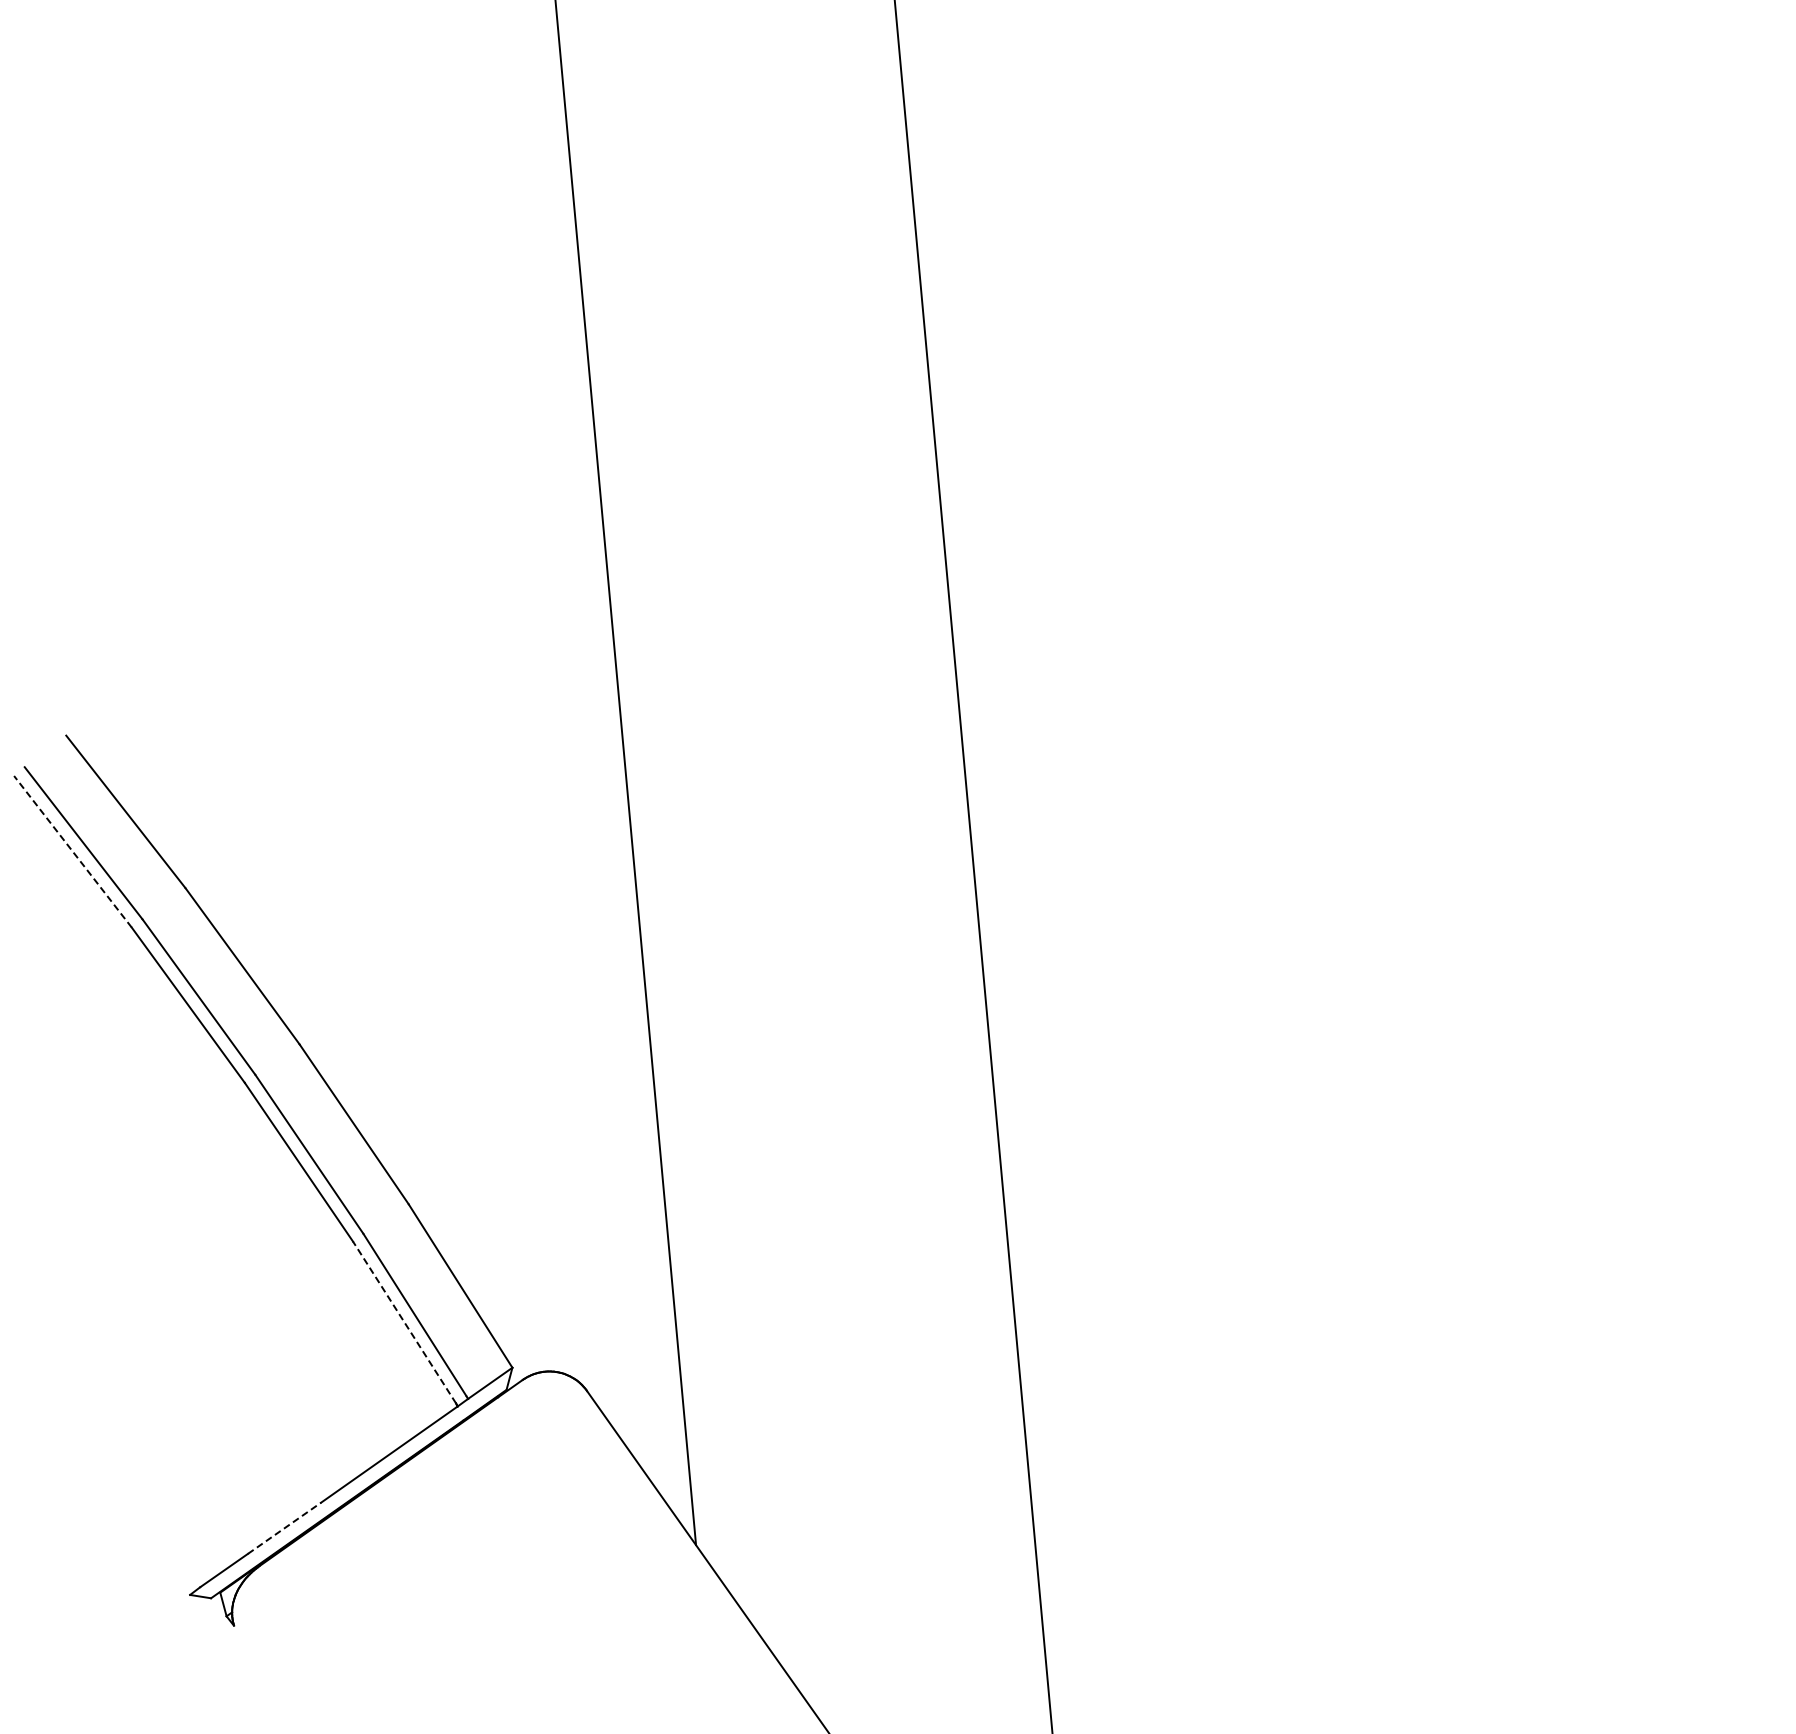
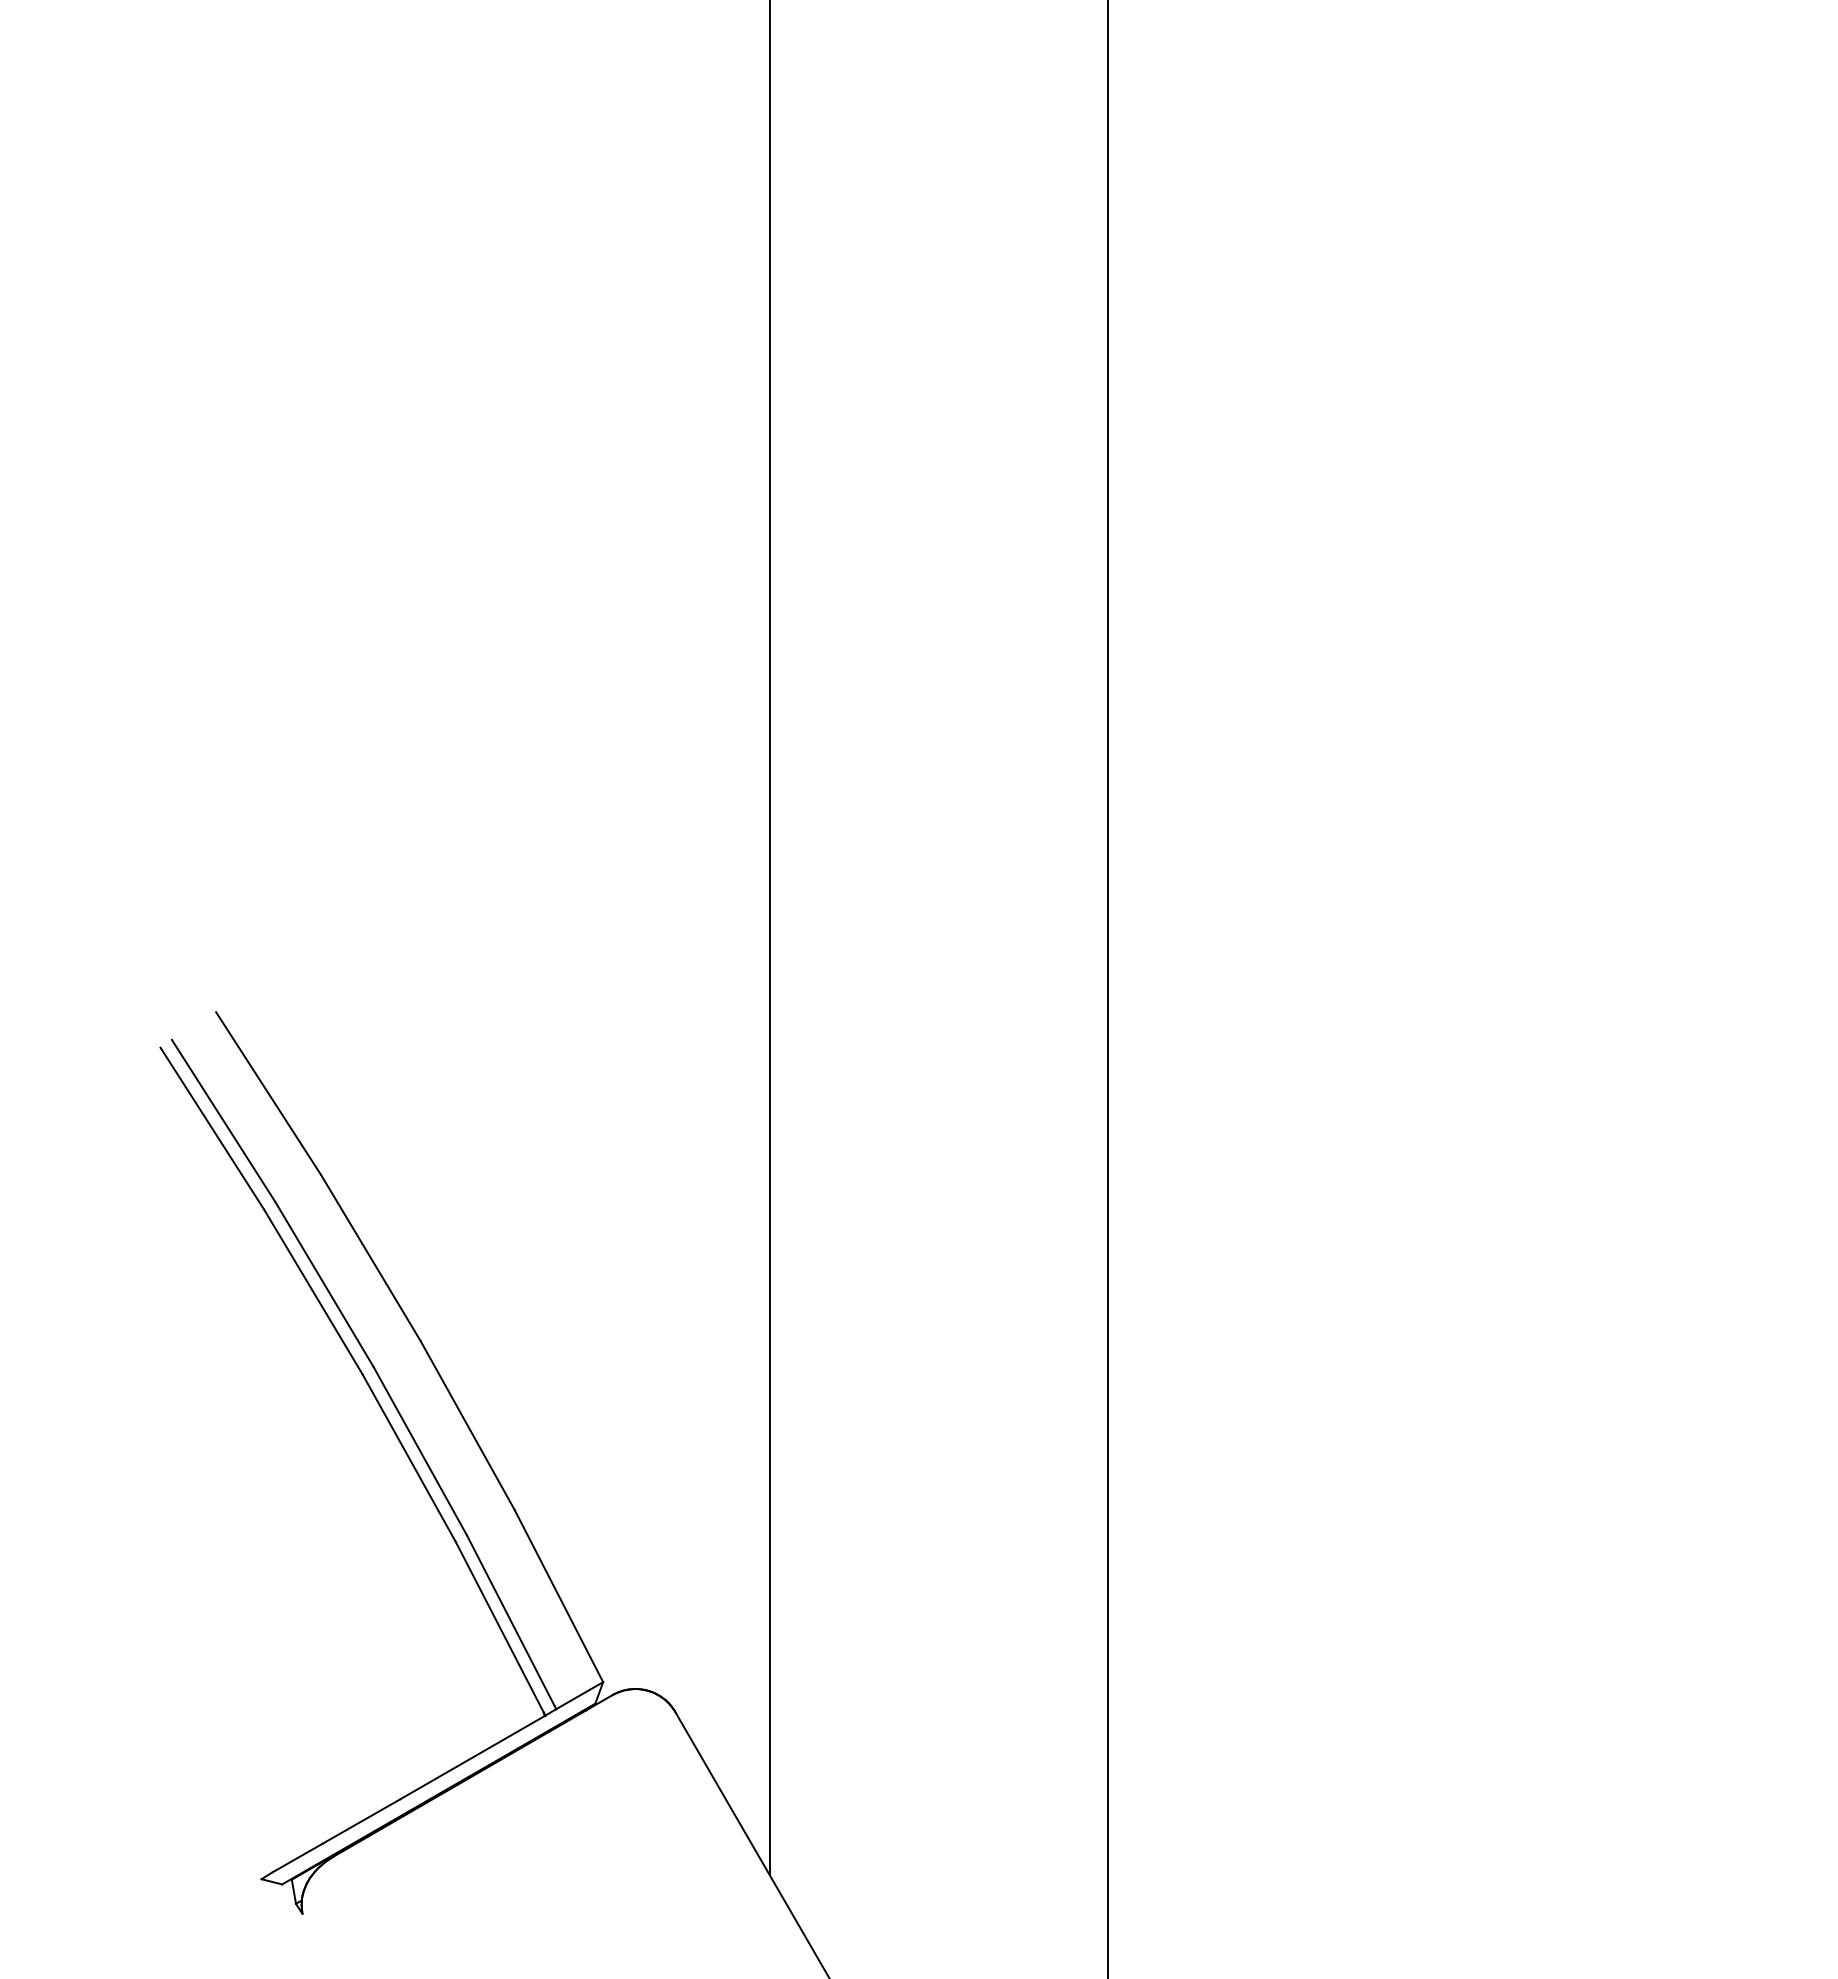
line: (73, 851) -> (212, 1128), dashed -> solid
line: (404, 1322) -> (499, 1627), dashed -> solid
line: (284, 1528) -> (361, 1821), dashed -> solid

